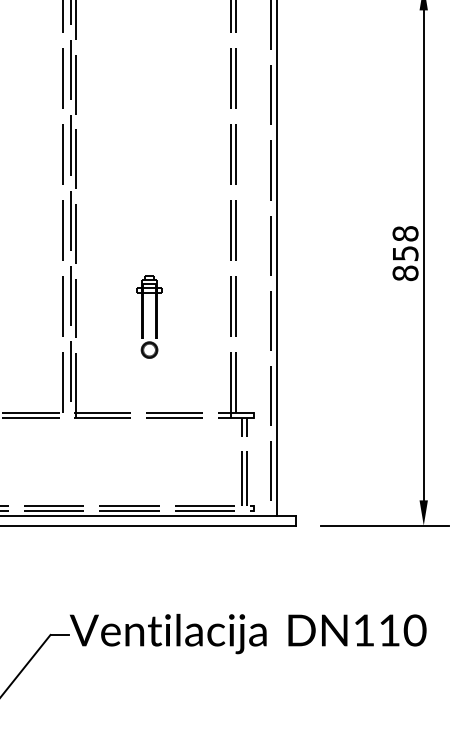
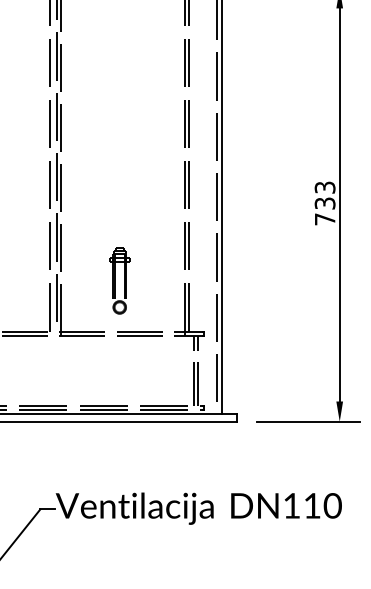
text: (405, 253) -> (325, 203), 858 -> 733
part: (149, 316) -> (119, 280), moved

